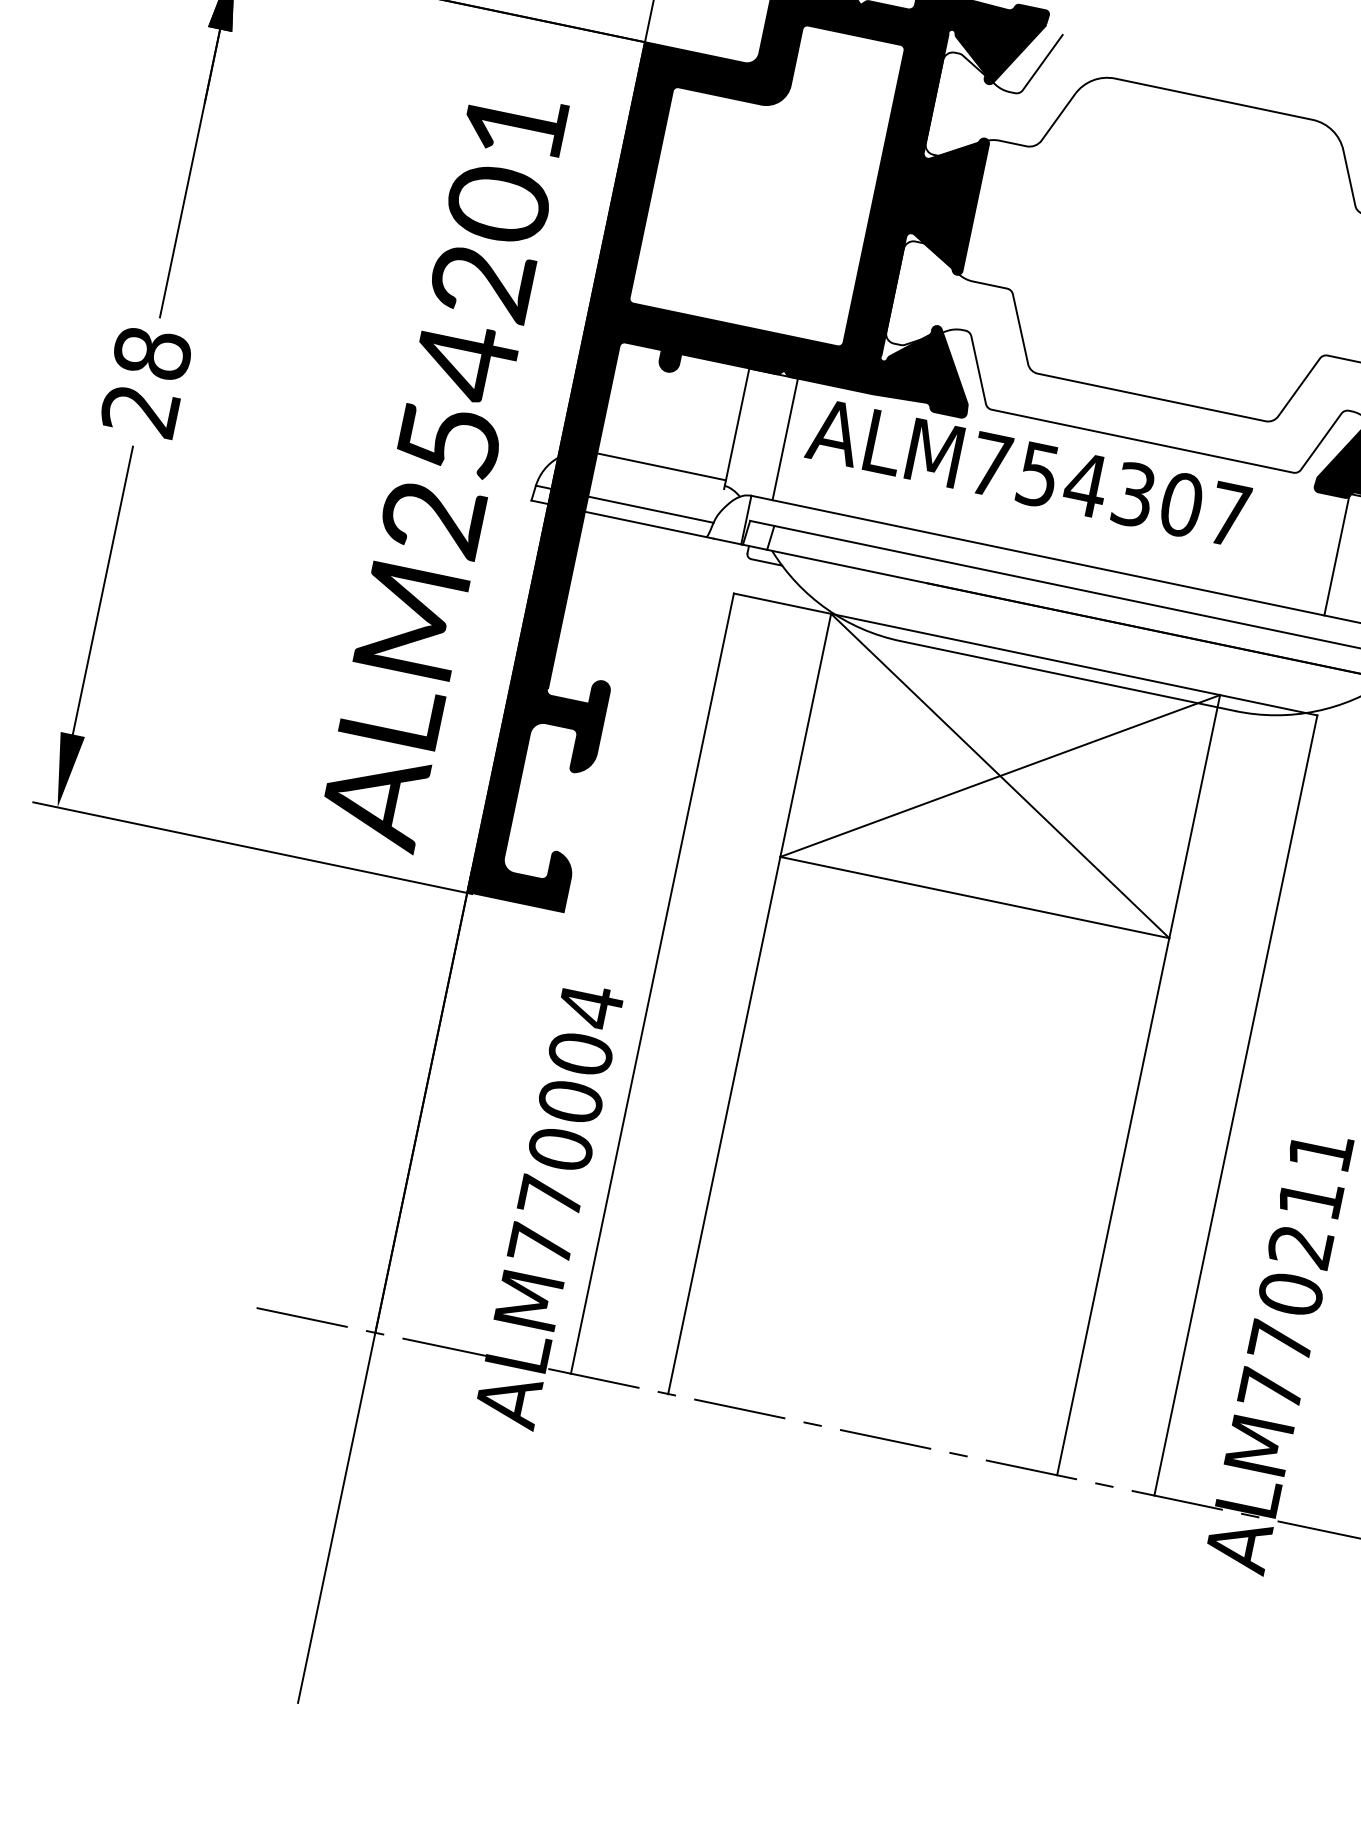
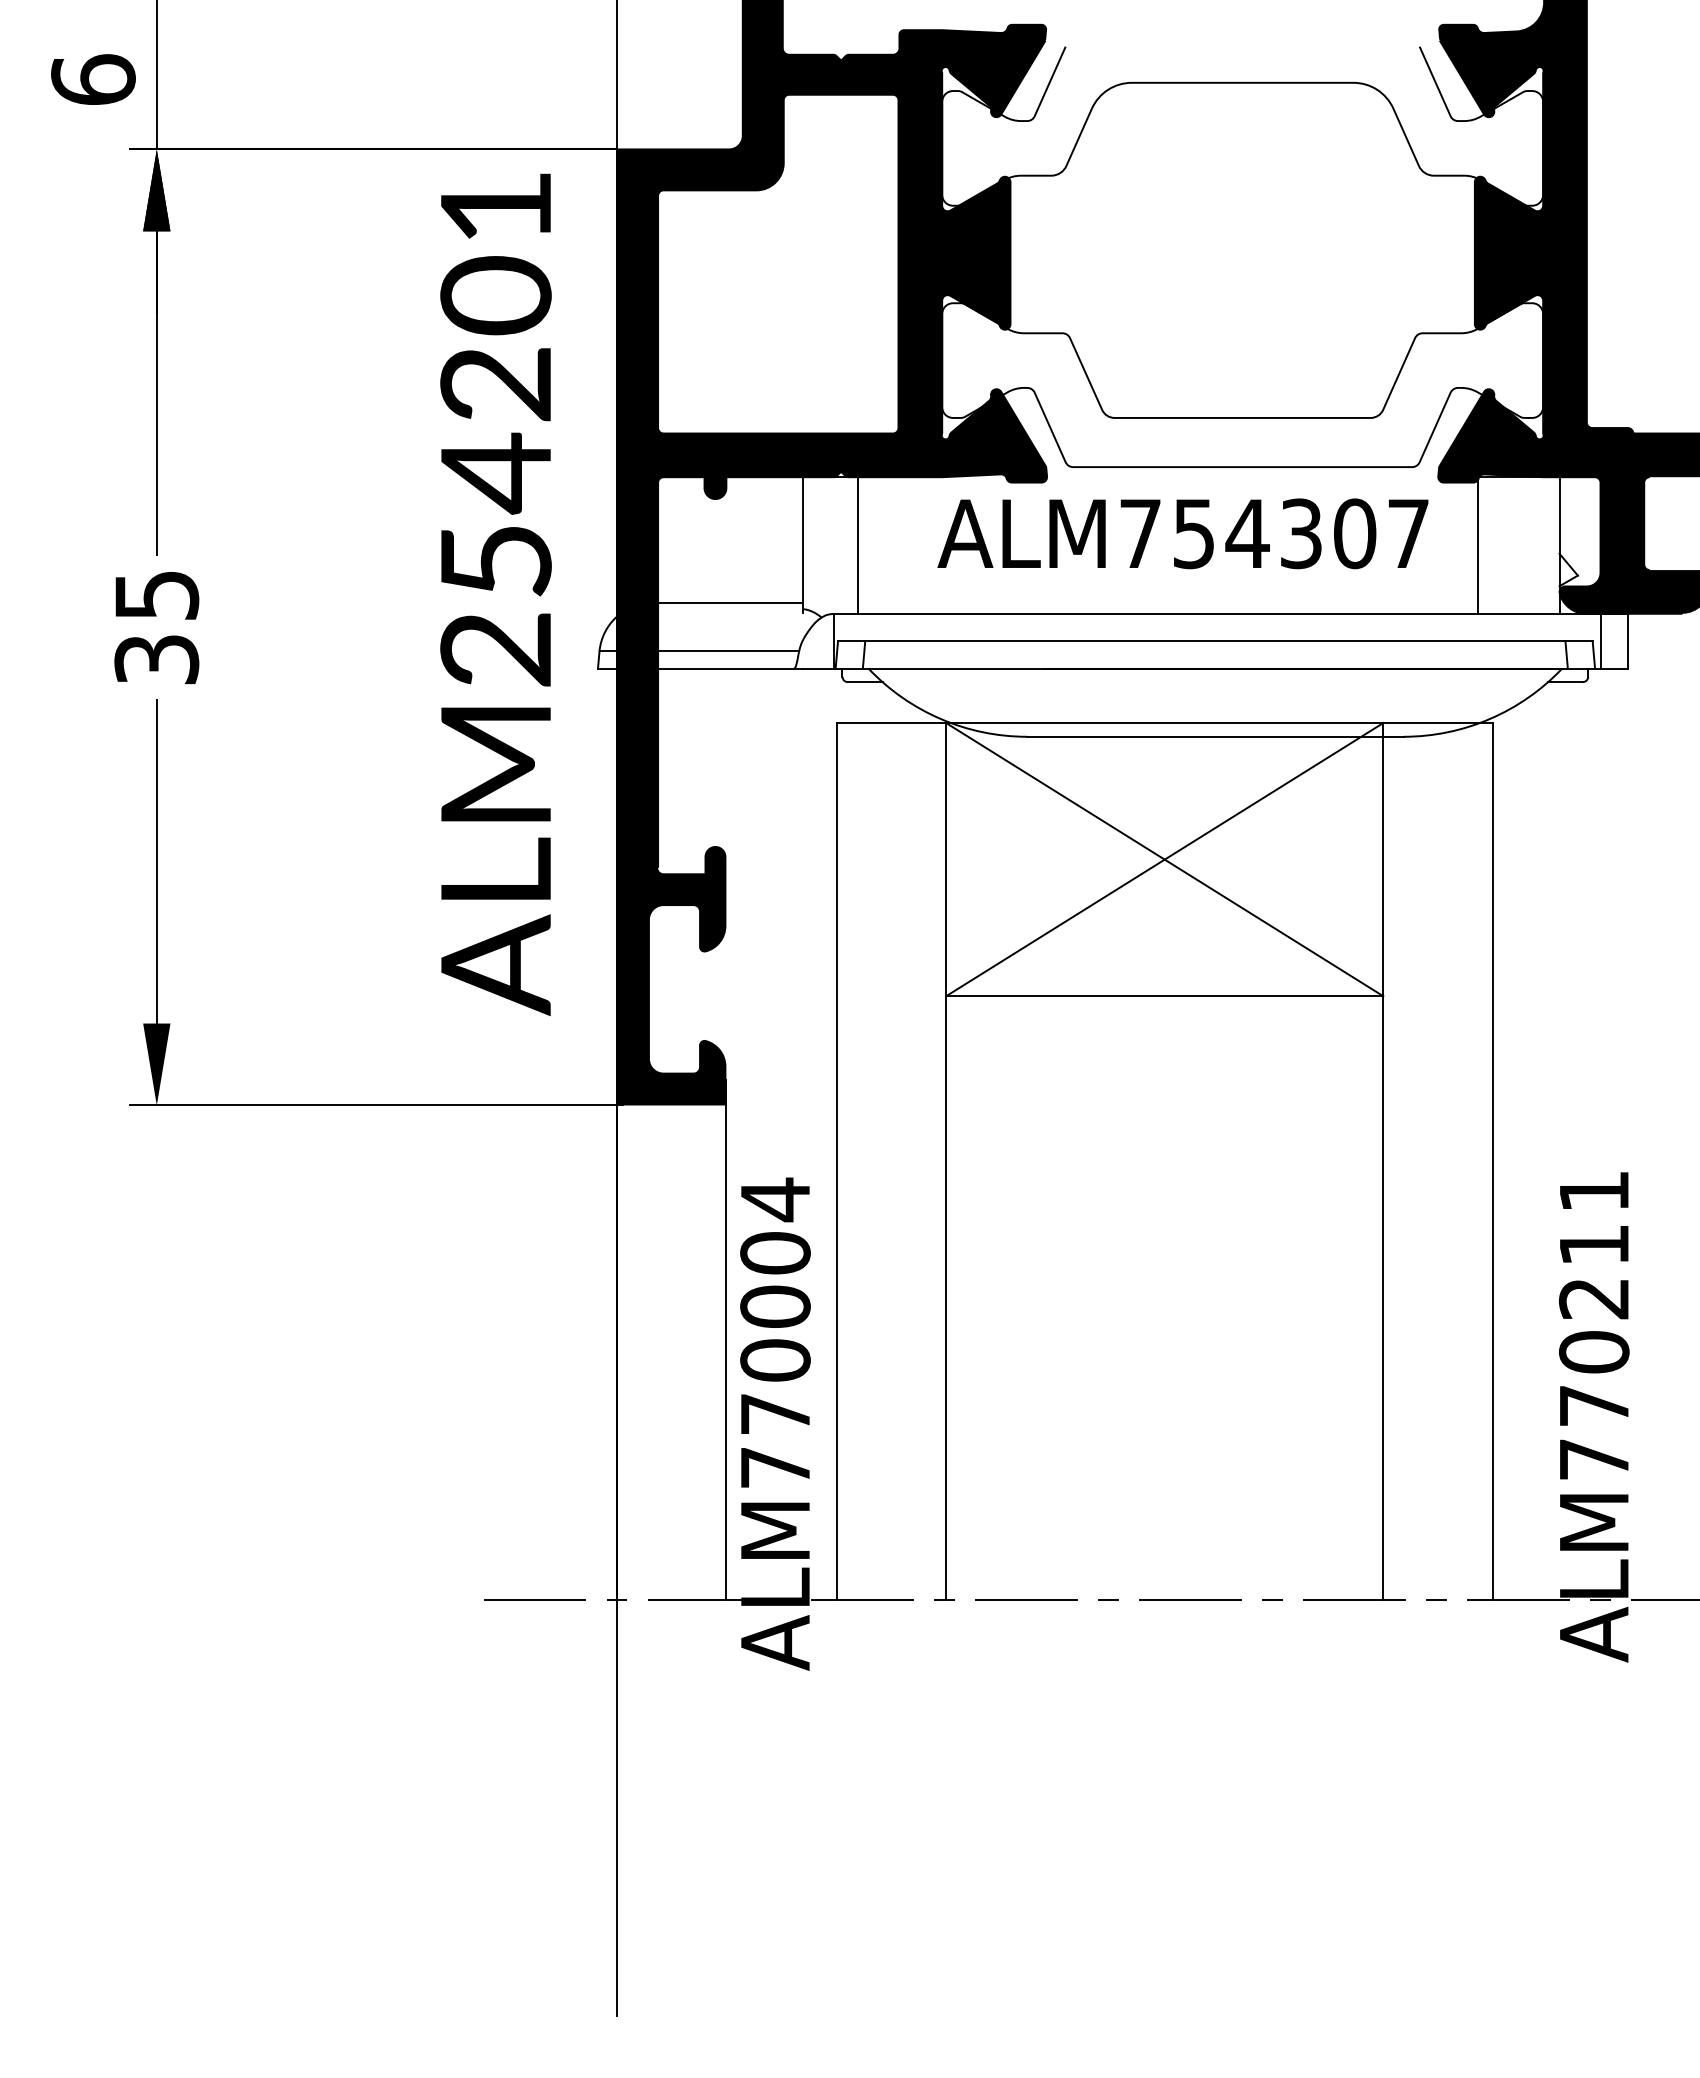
text: (146, 382) -> (156, 627), 28 -> 35
text: (442, 469) -> (495, 594), moved
text: (1028, 472) -> (1182, 533), moved
line: (521, 1121) -> (726, 1339), added

